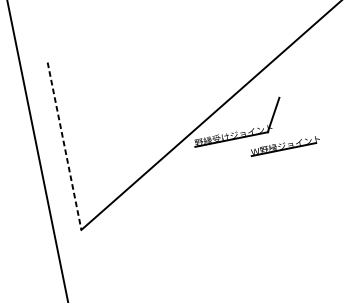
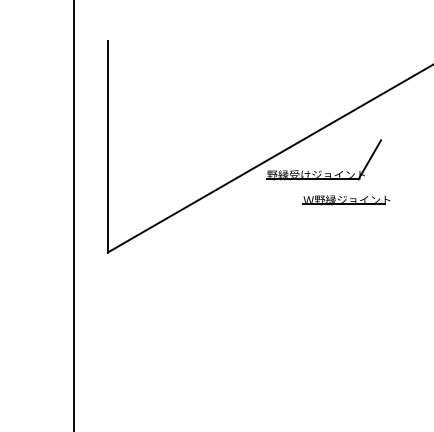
line: (64, 146) -> (107, 146), dashed -> solid
part: (285, 146) -> (346, 200), moved

